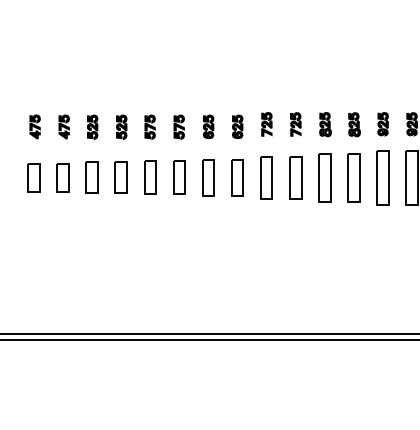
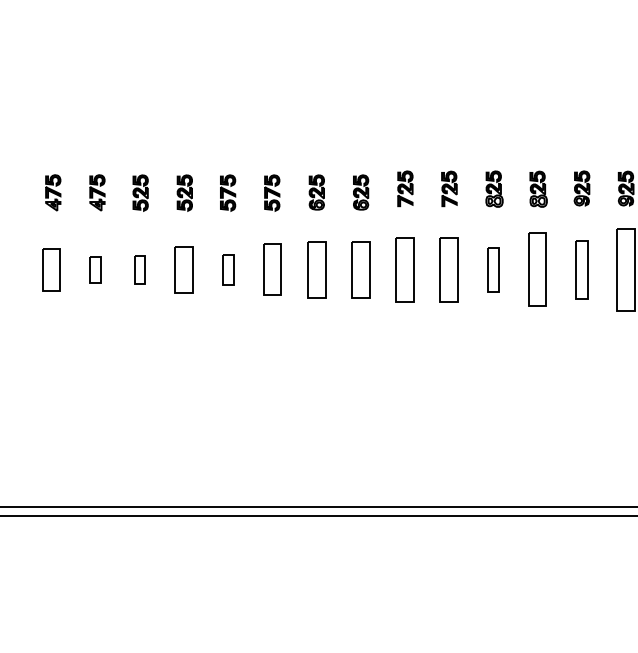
part: (62, 177) -> (94, 269), size x0.6
part: (91, 177) -> (138, 269), size x0.6
part: (150, 177) -> (228, 269), size x0.6
part: (324, 177) -> (492, 269), size x0.6
part: (382, 177) -> (581, 269), size x0.7

